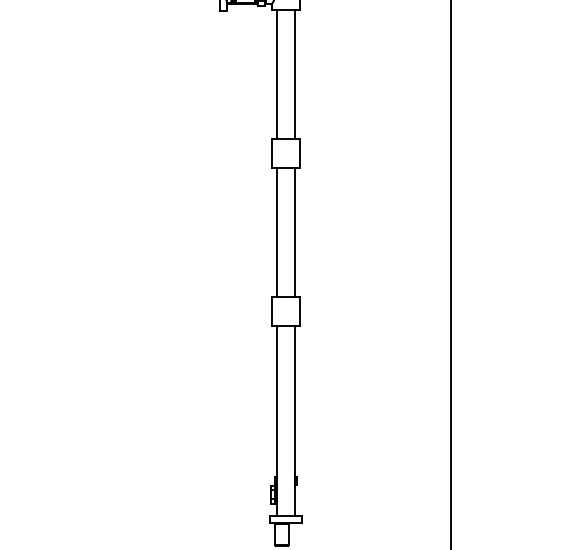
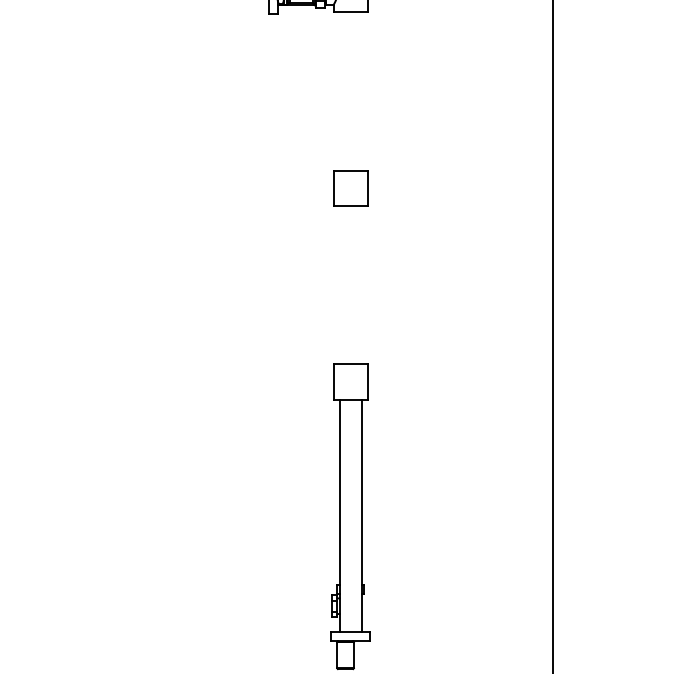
line: (276, 74) -> (339, 91), removed
line: (294, 74) -> (361, 91), removed
line: (276, 232) -> (339, 285), removed
line: (294, 232) -> (361, 285), removed

